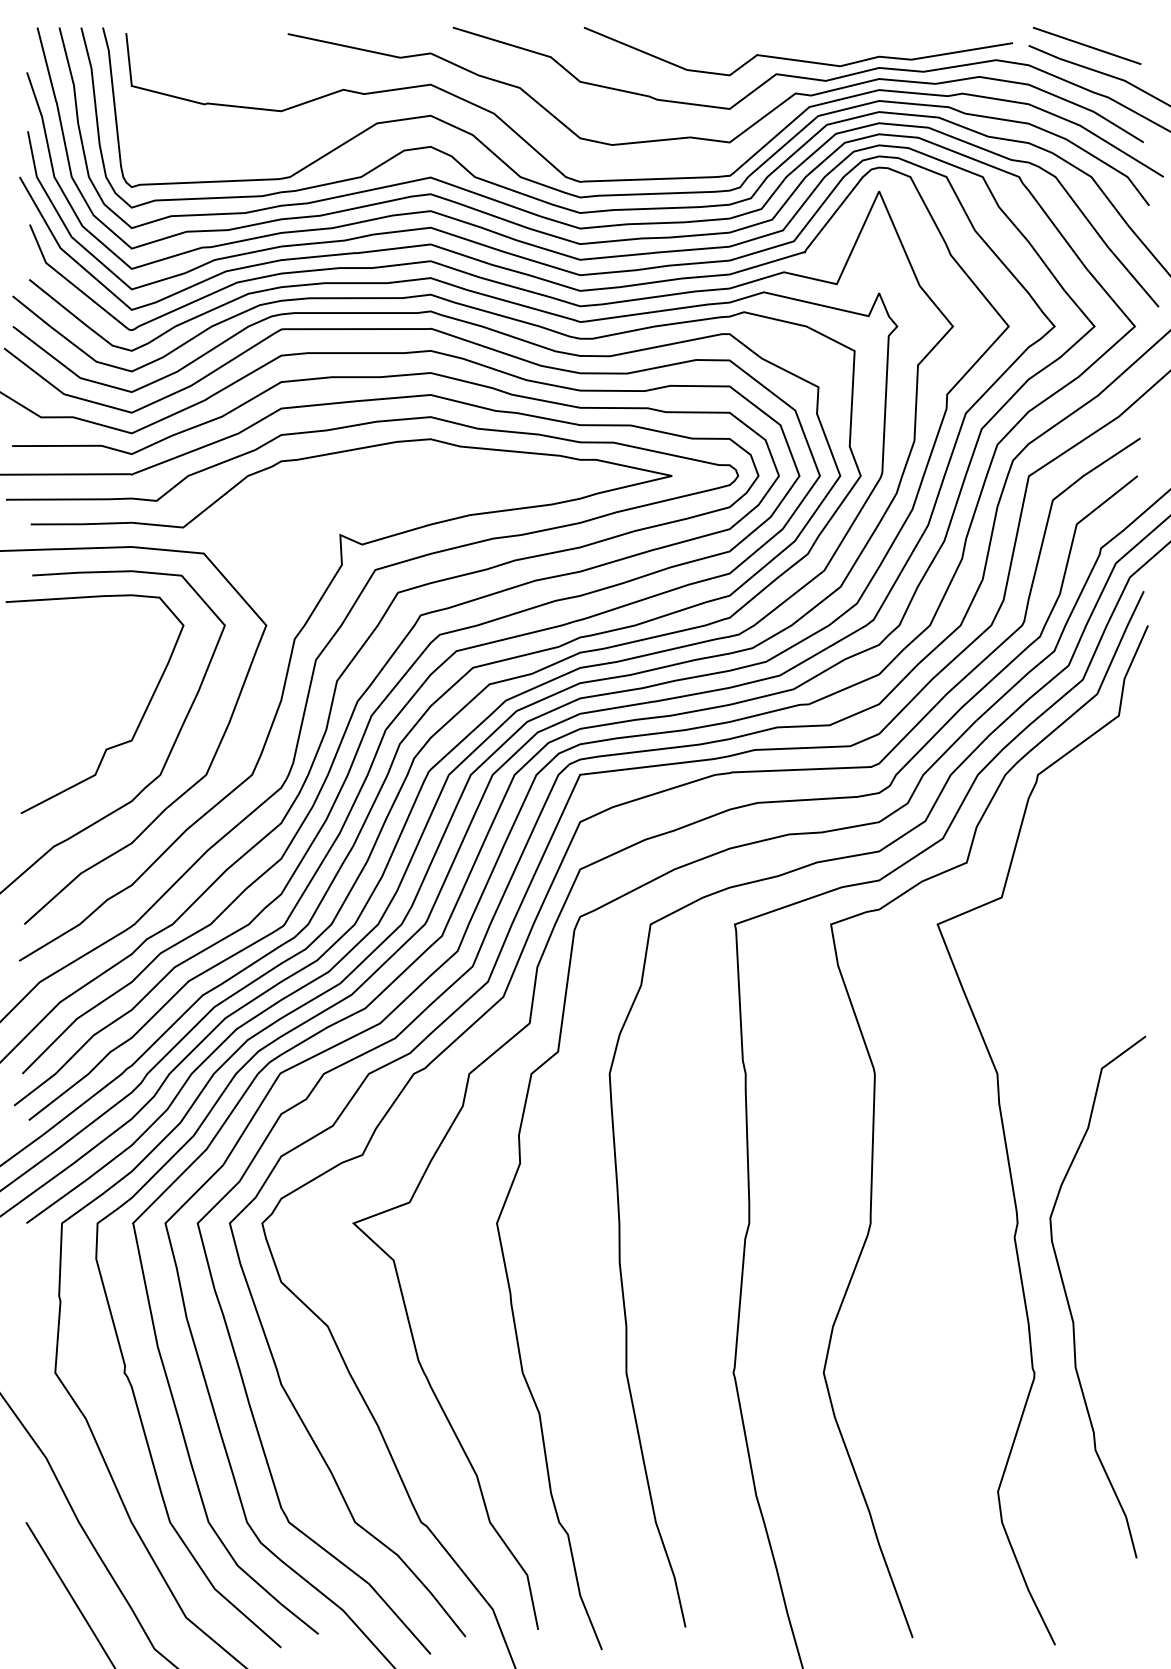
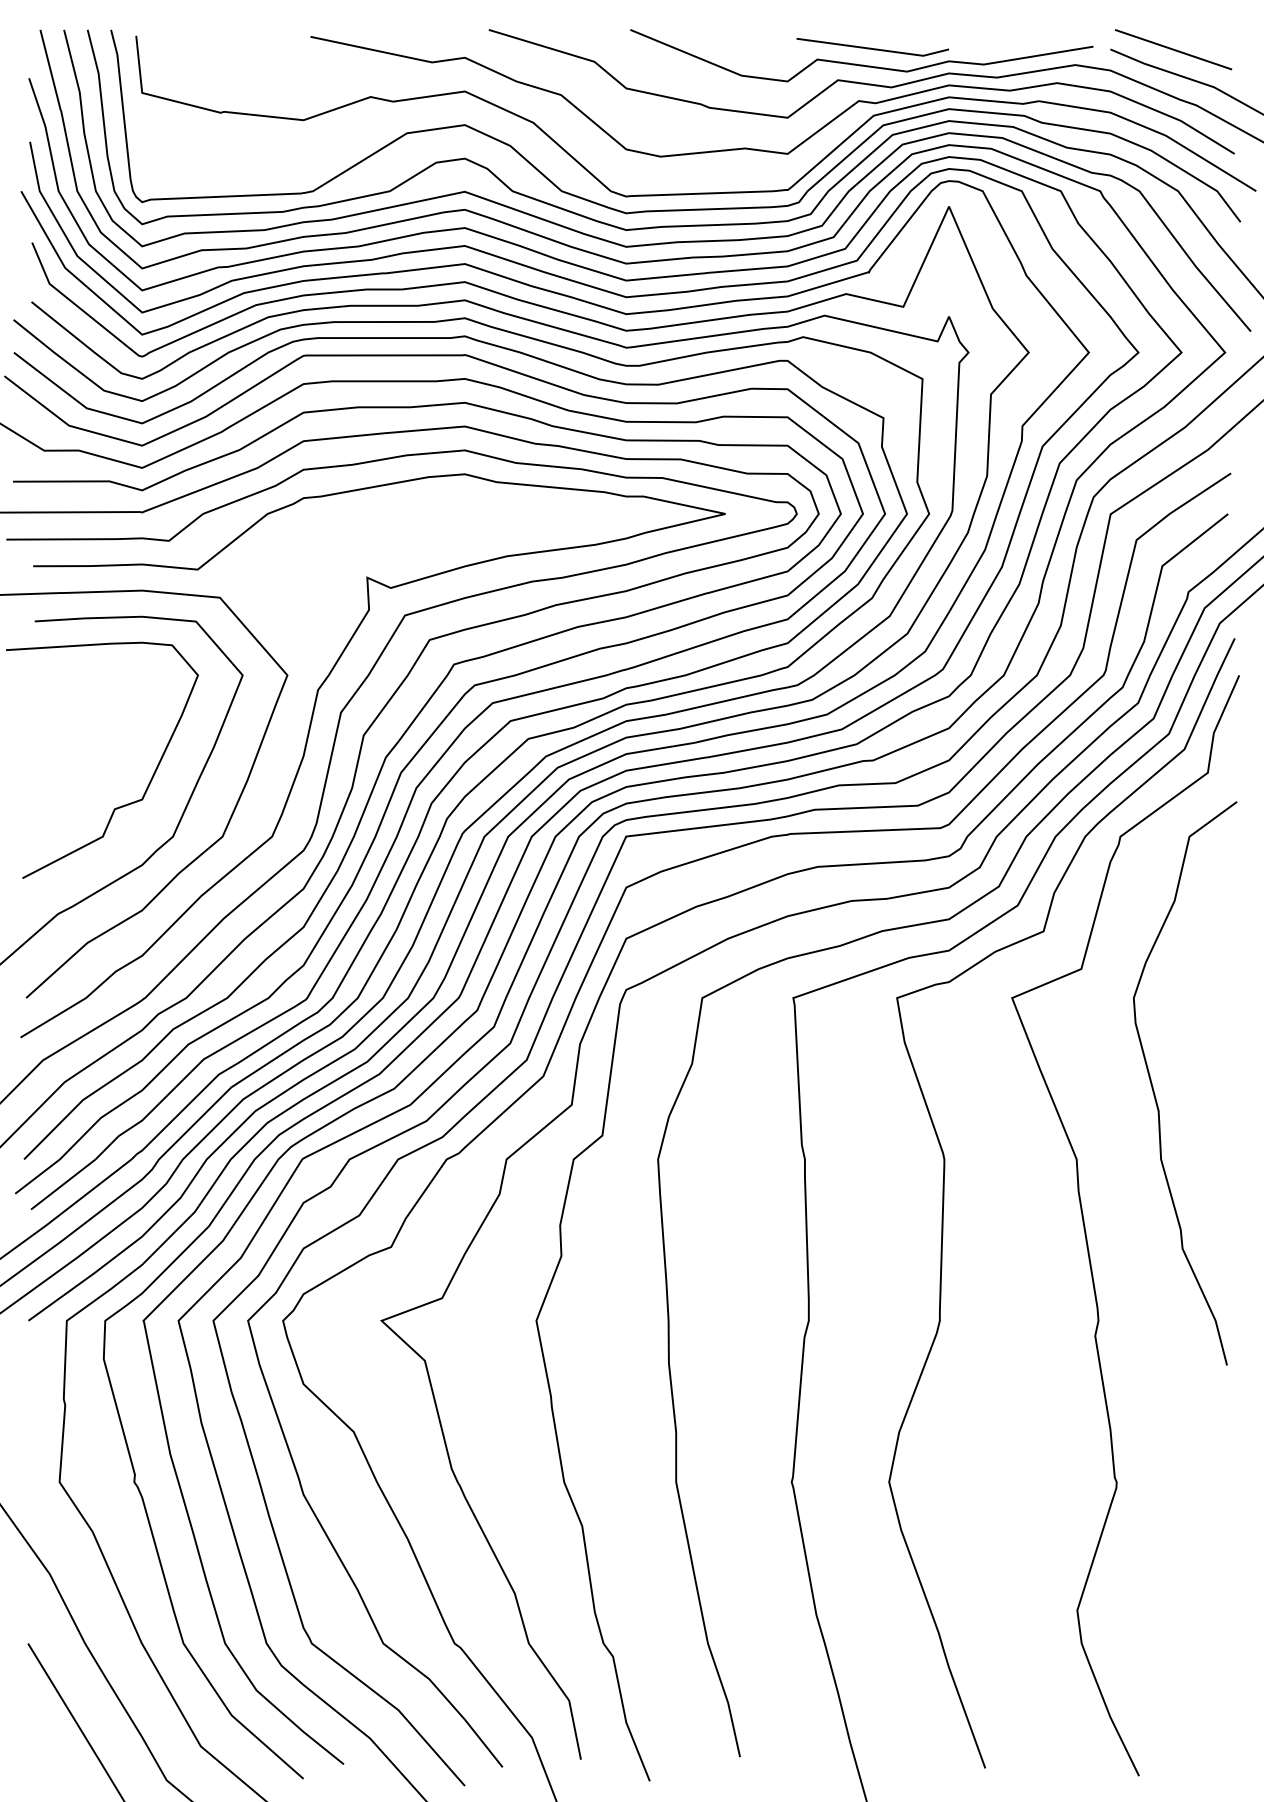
line: (808, 44) -> (872, 48), added
curve: (1069, 1303) -> (1154, 1090), moved

